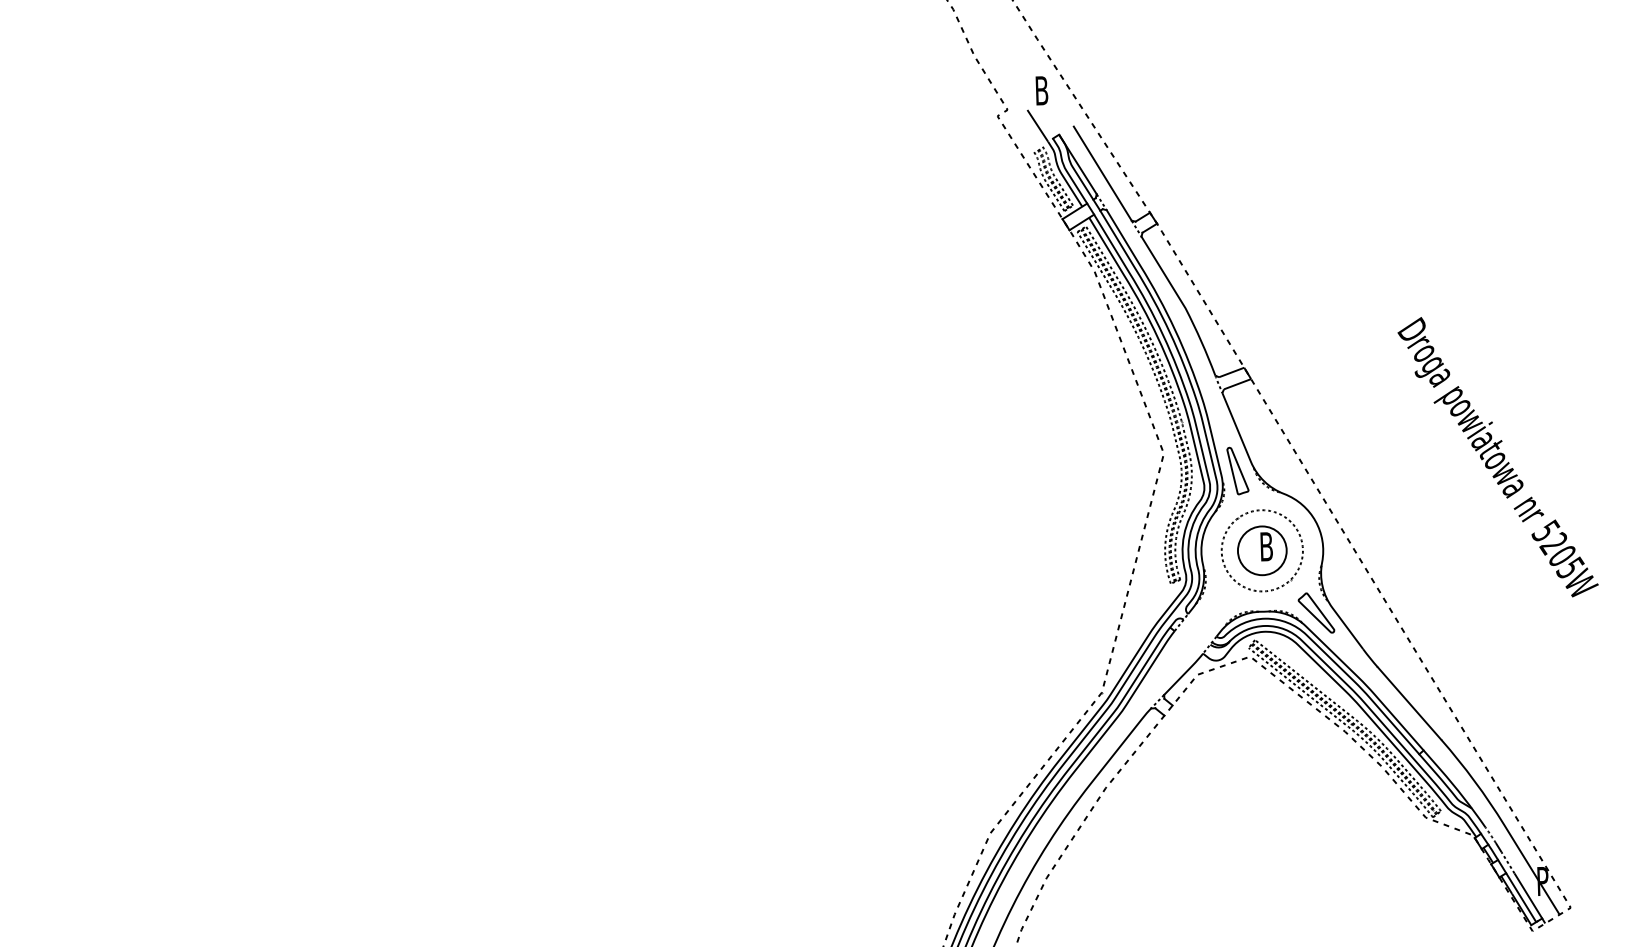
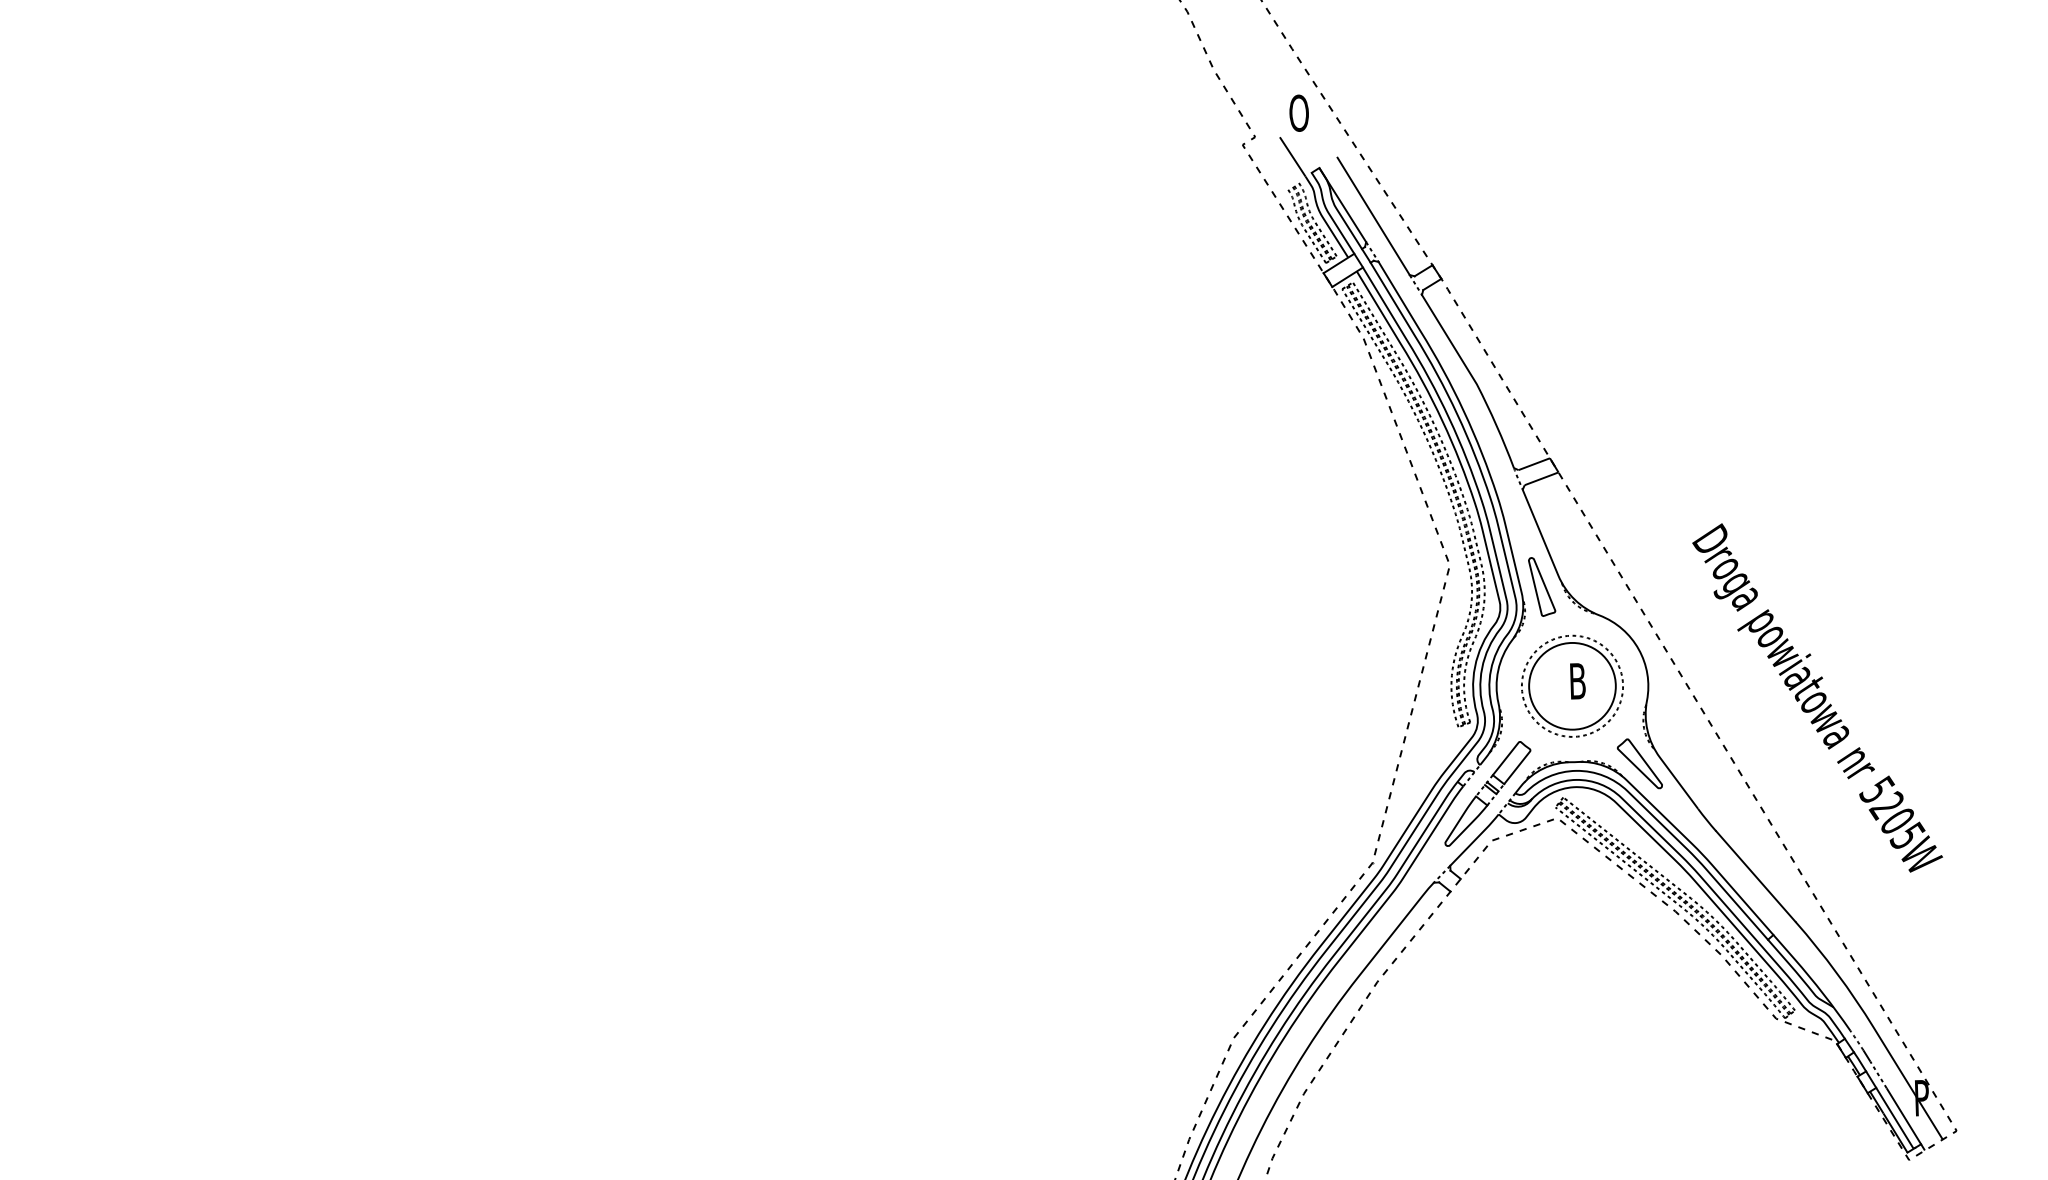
text: (1042, 90) -> (1298, 112), B -> O
text: (1497, 457) -> (1816, 698), moved
circle: (1262, 550) -> (1572, 685), size x1.43
part: (1194, 636) -> (1487, 793), added

